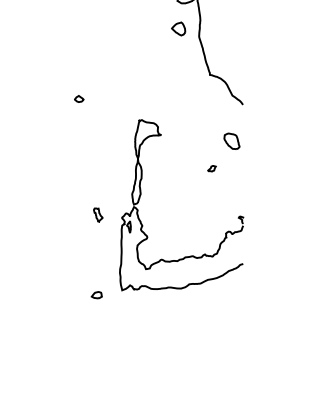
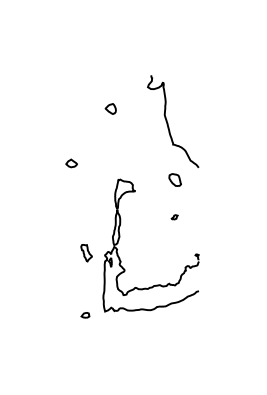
part: (178, 28) -> (110, 108), moved
part: (78, 98) -> (71, 162), size x1.6
part: (231, 140) -> (174, 179), moved
part: (98, 215) -> (86, 253), size x1.6

